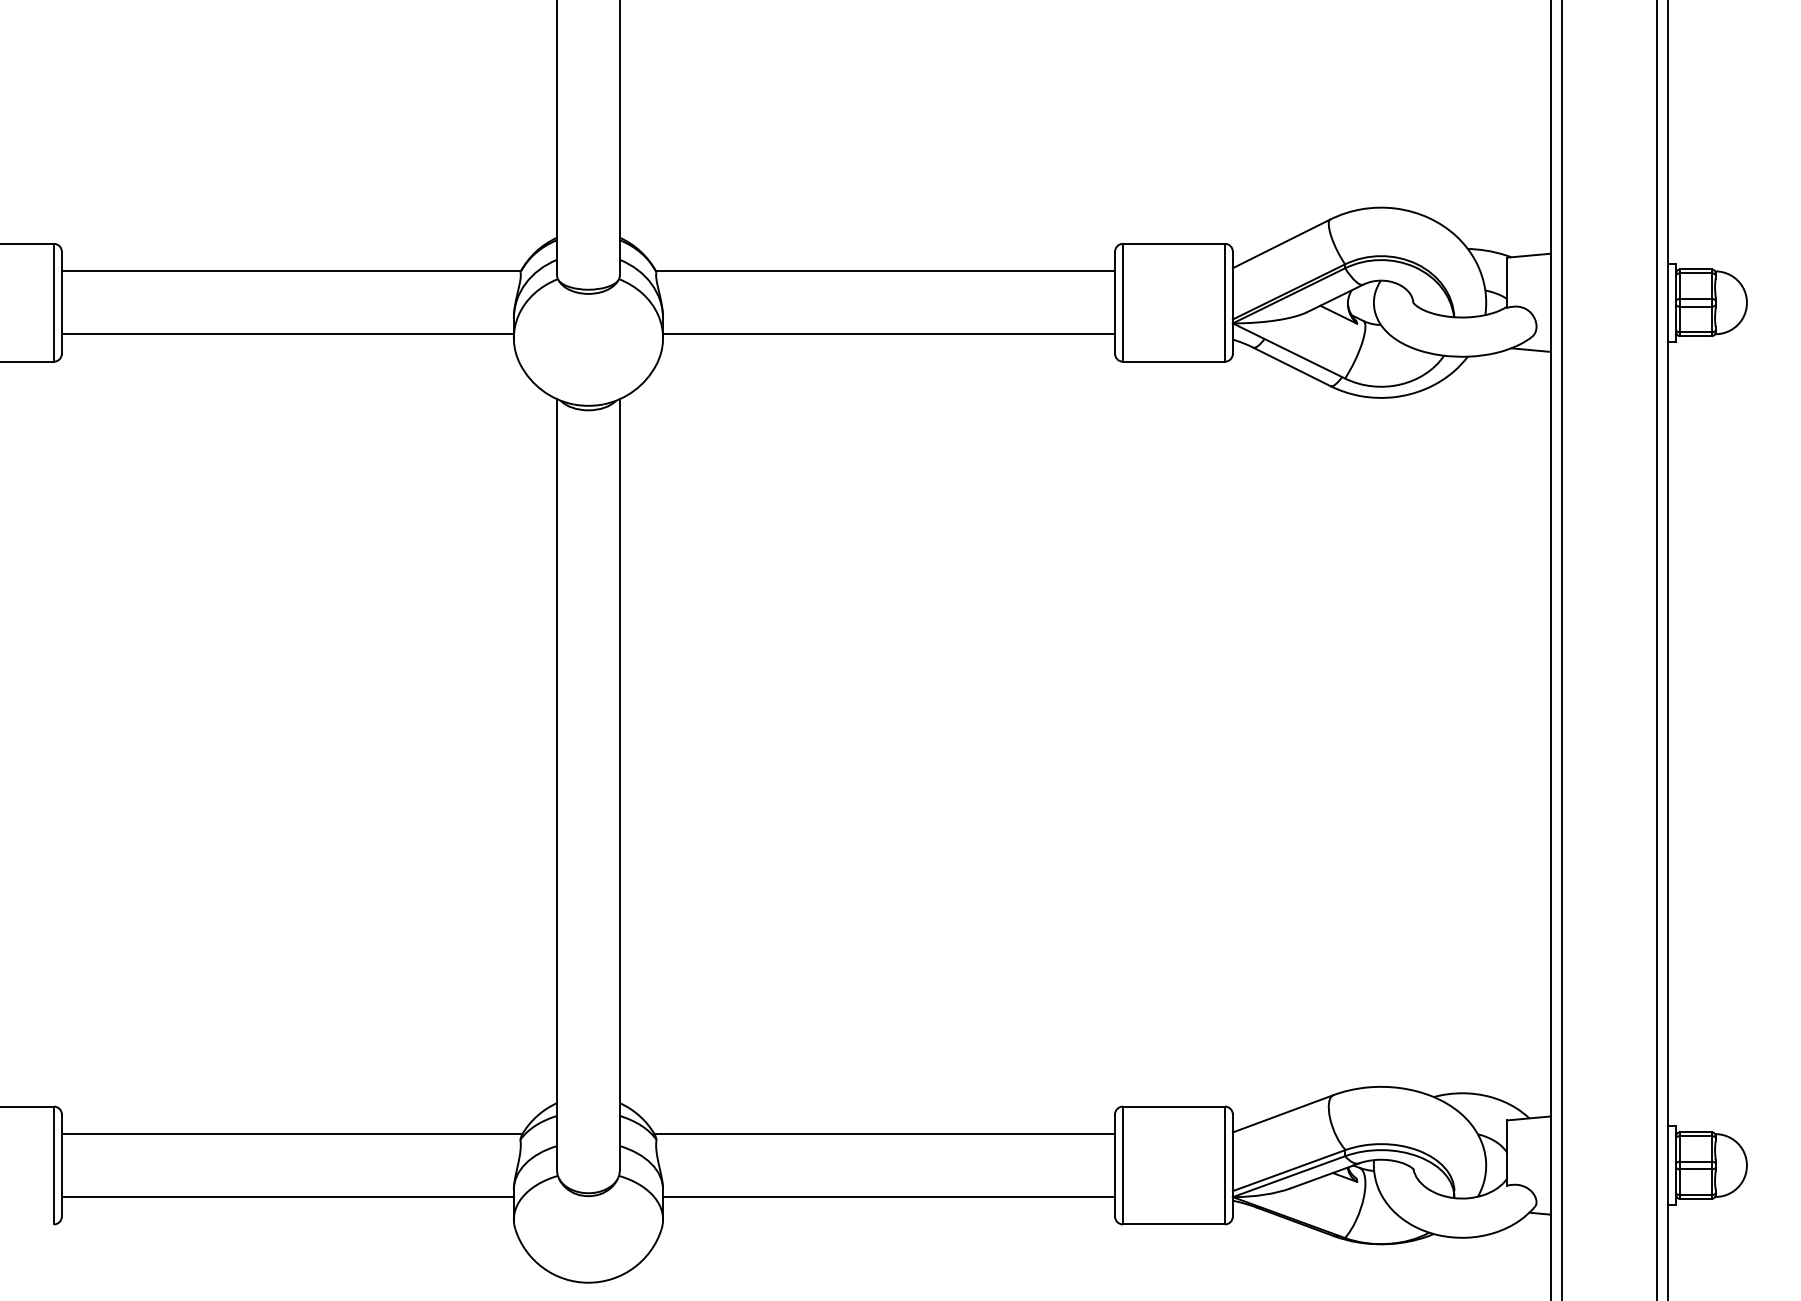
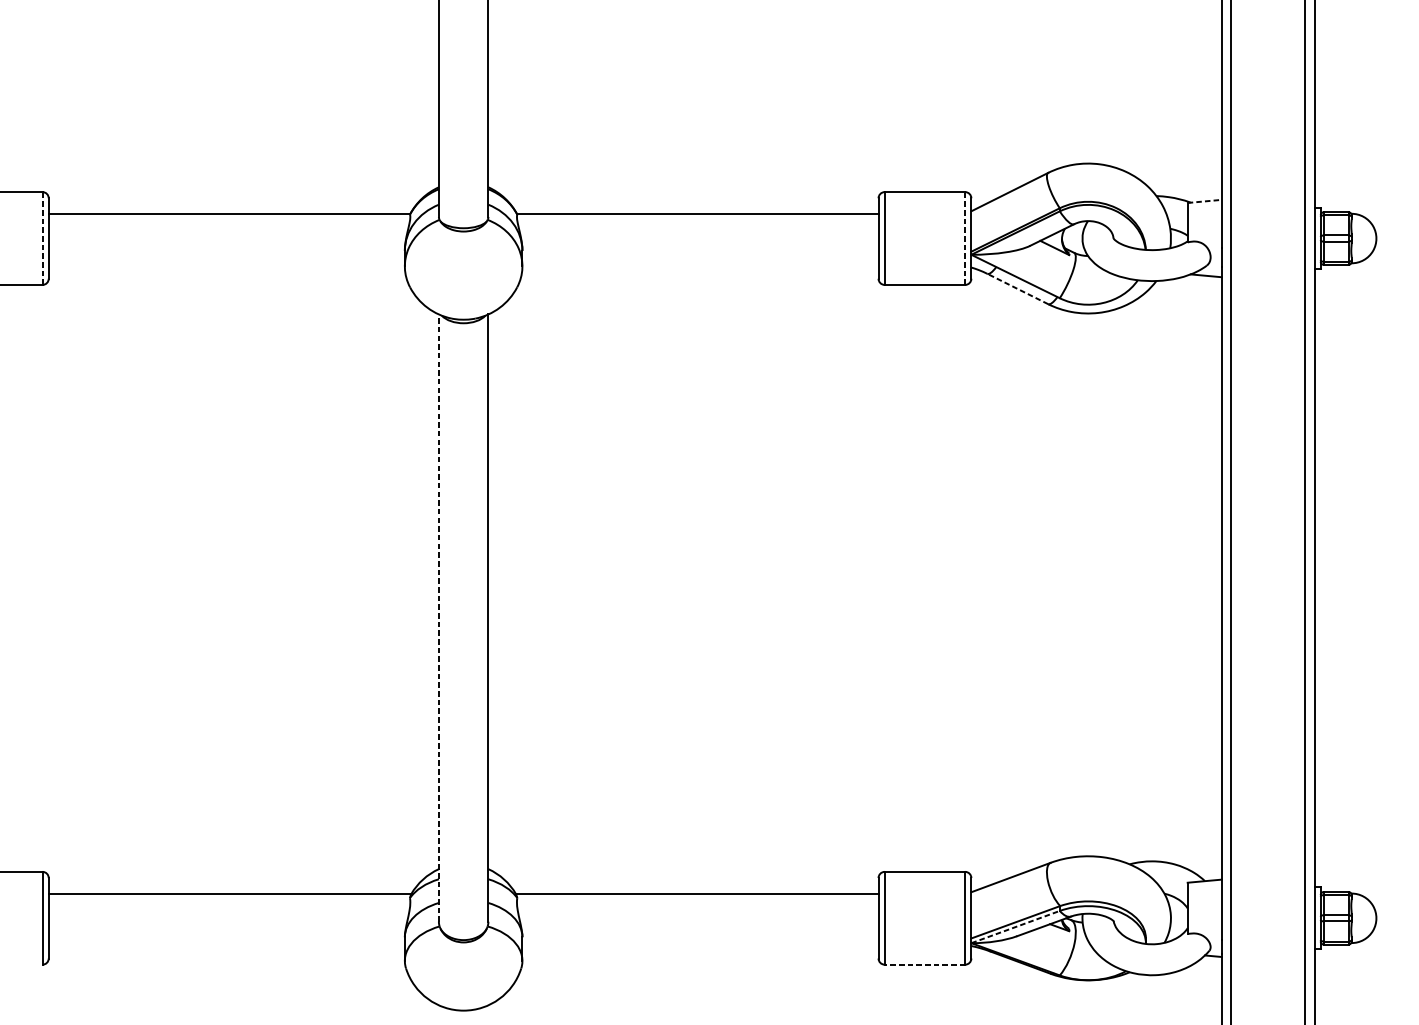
line: (1529, 255) -> (1205, 201), solid -> dashed
line: (54, 302) -> (42, 238), solid -> dashed
line: (1225, 302) -> (965, 238), solid -> dashed
line: (287, 334) -> (226, 263), removed
line: (889, 334) -> (700, 263), removed
line: (1291, 366) -> (1017, 288), solid -> dashed
line: (557, 784) -> (439, 618), solid -> dashed
line: (1288, 1176) -> (1015, 926), solid -> dashed
line: (287, 1196) -> (226, 942), removed
line: (889, 1196) -> (700, 942), removed
line: (1173, 1224) -> (924, 964), solid -> dashed

